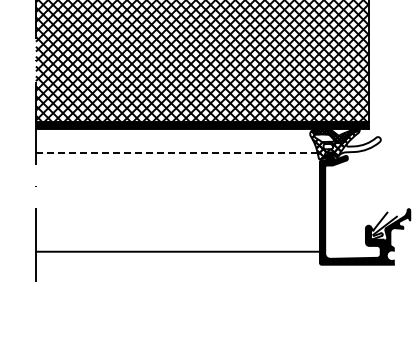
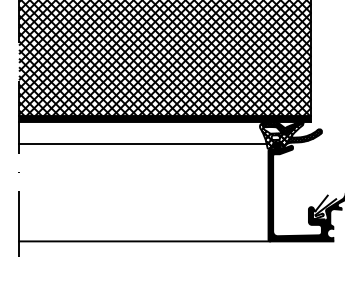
hatch: (359, 146) -> (303, 137), added
line: (176, 153) -> (142, 143), dashed -> solid
line: (178, 251) -> (144, 241), moved

